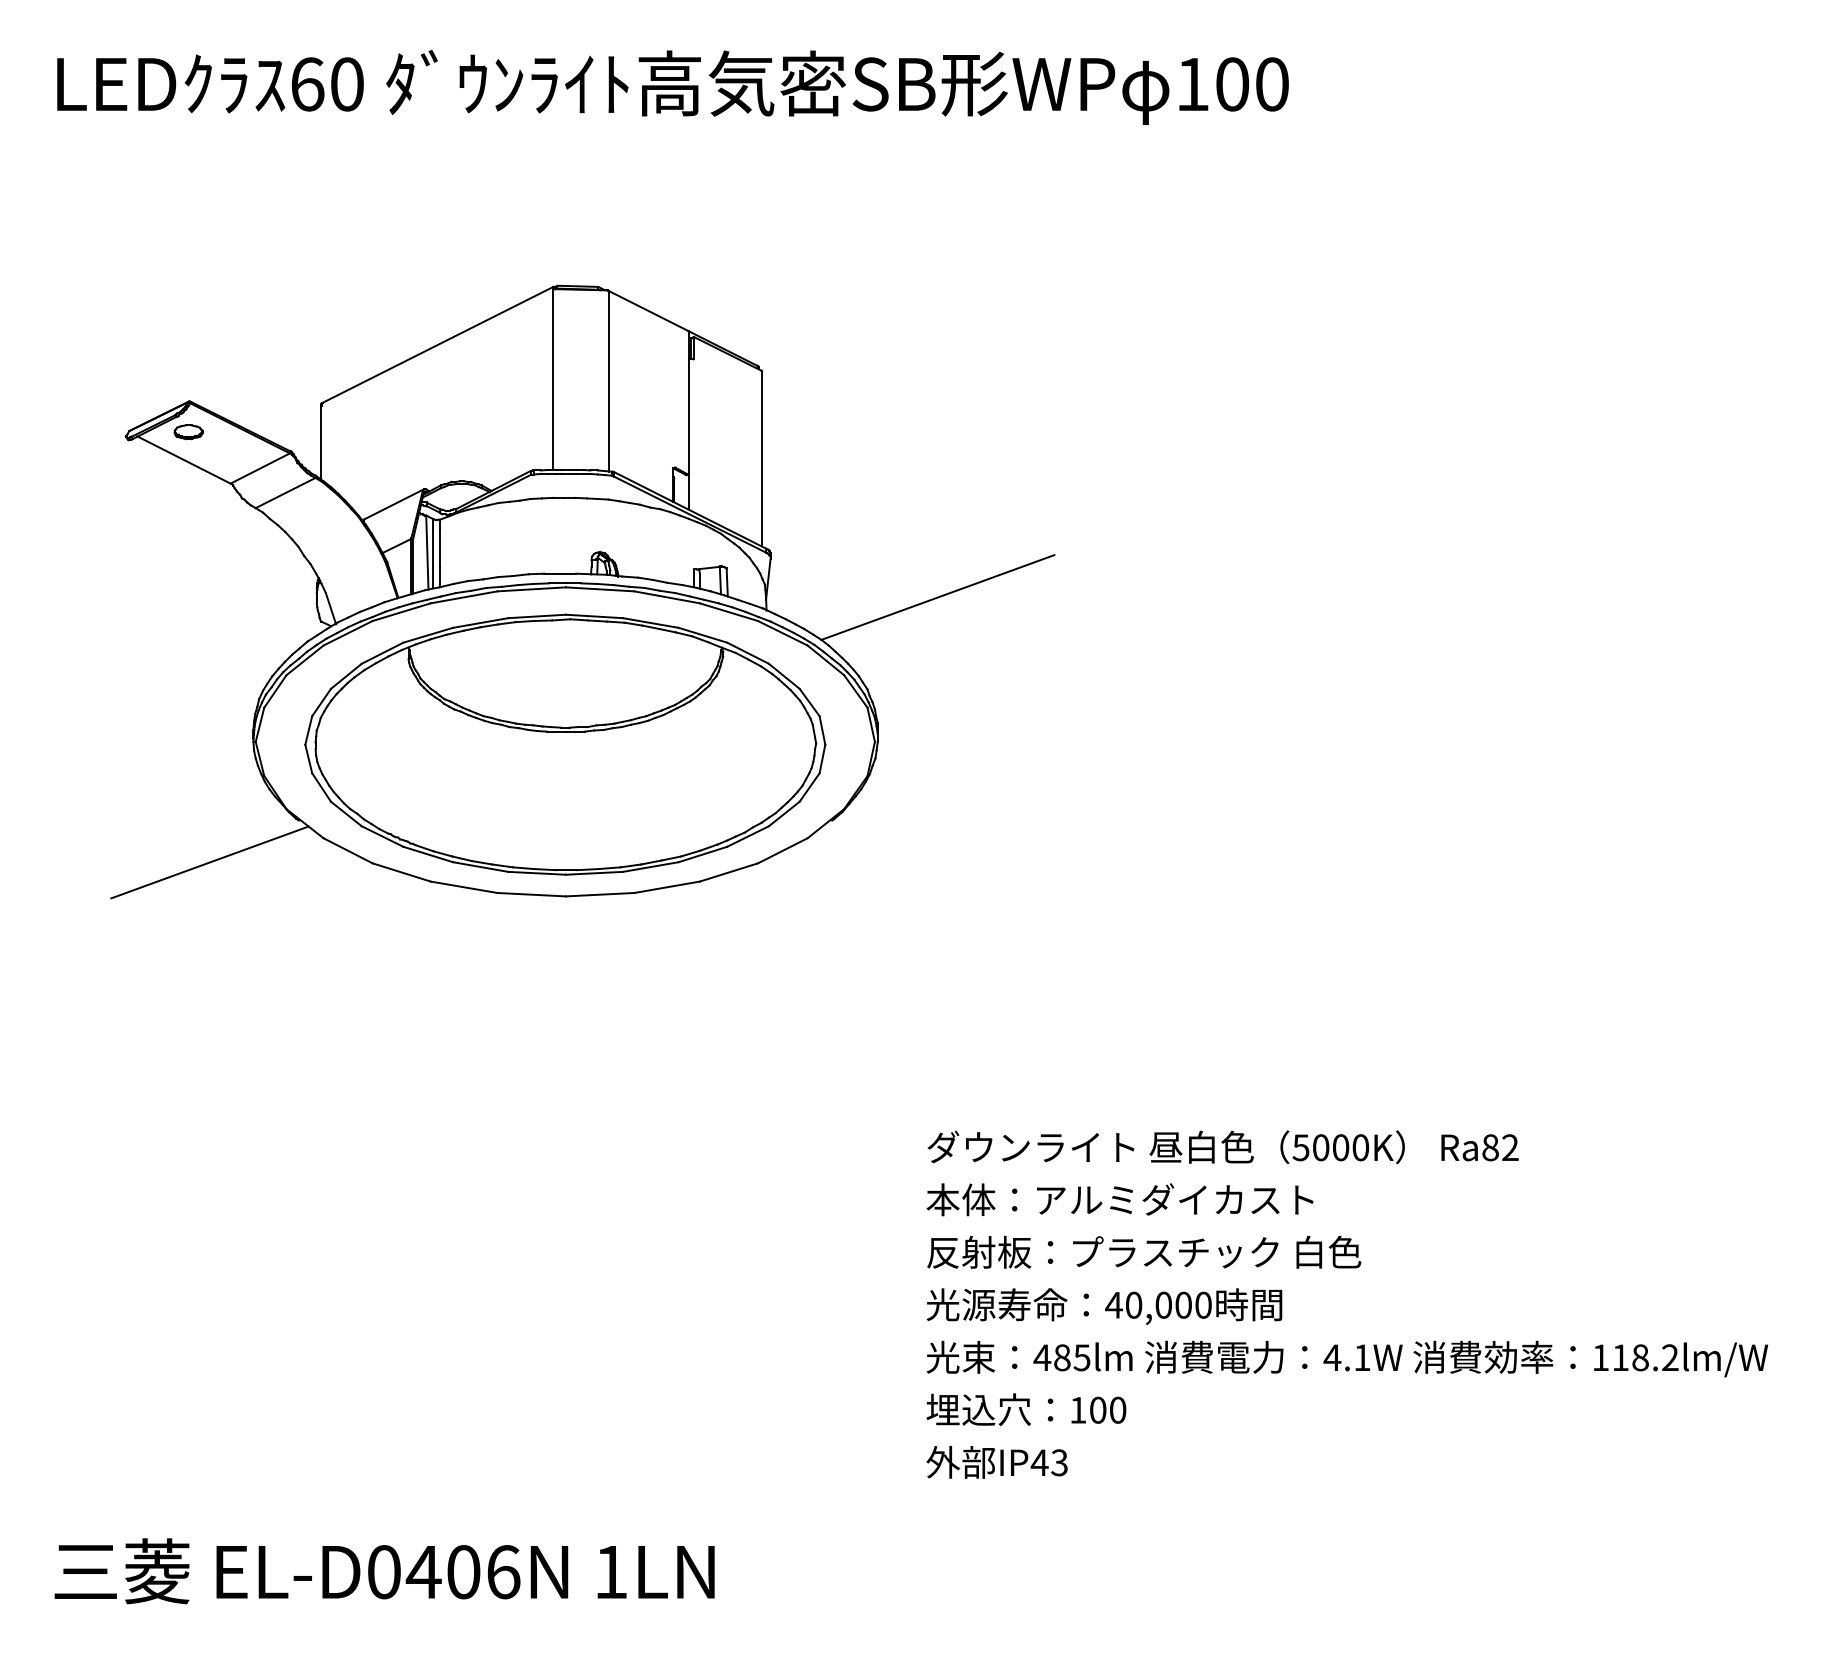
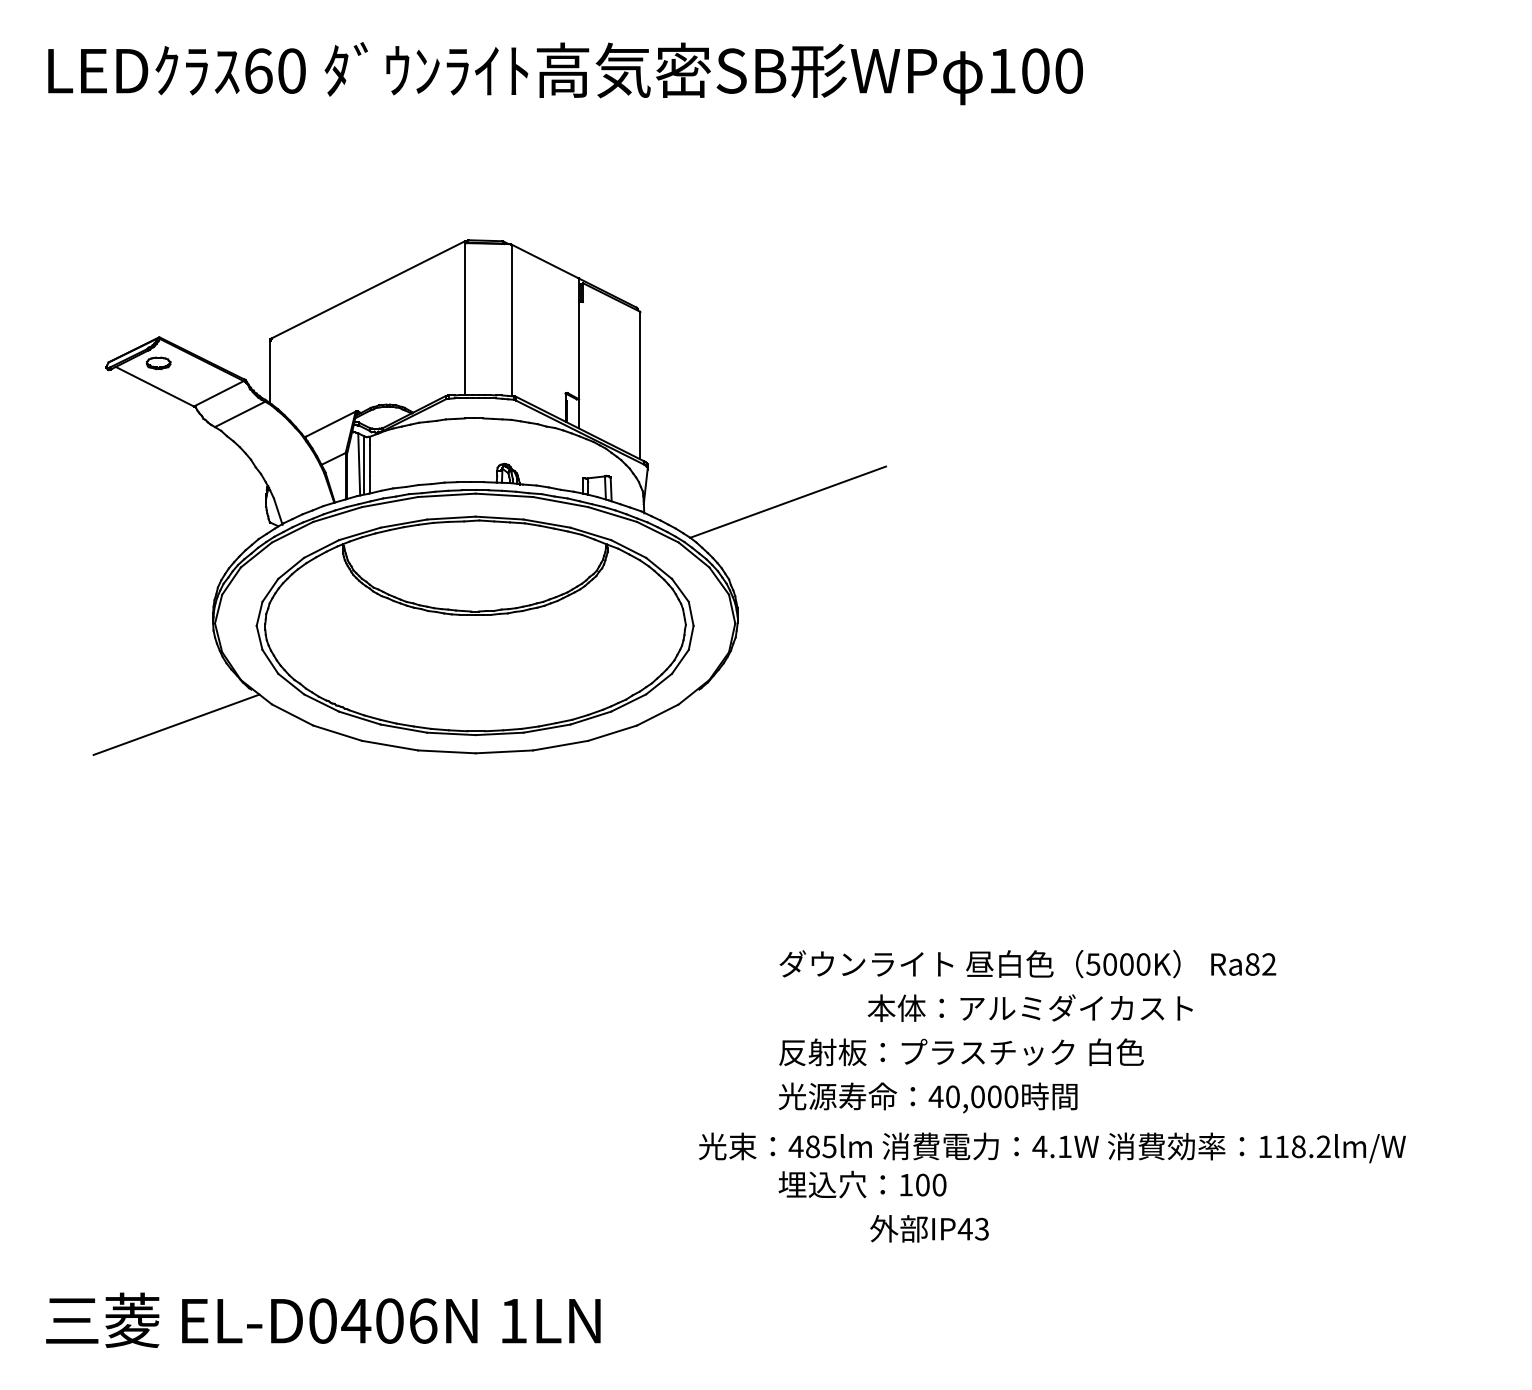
text: (1119, 1199) -> (1029, 1007), moved
text: (1347, 1358) -> (1052, 1147), moved
text: (996, 1462) -> (928, 1228), moved

